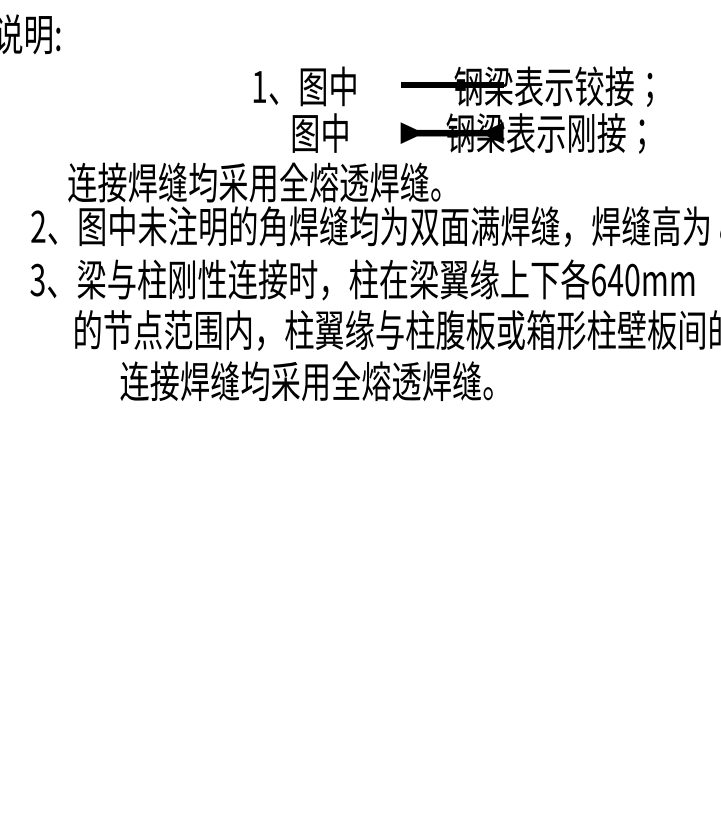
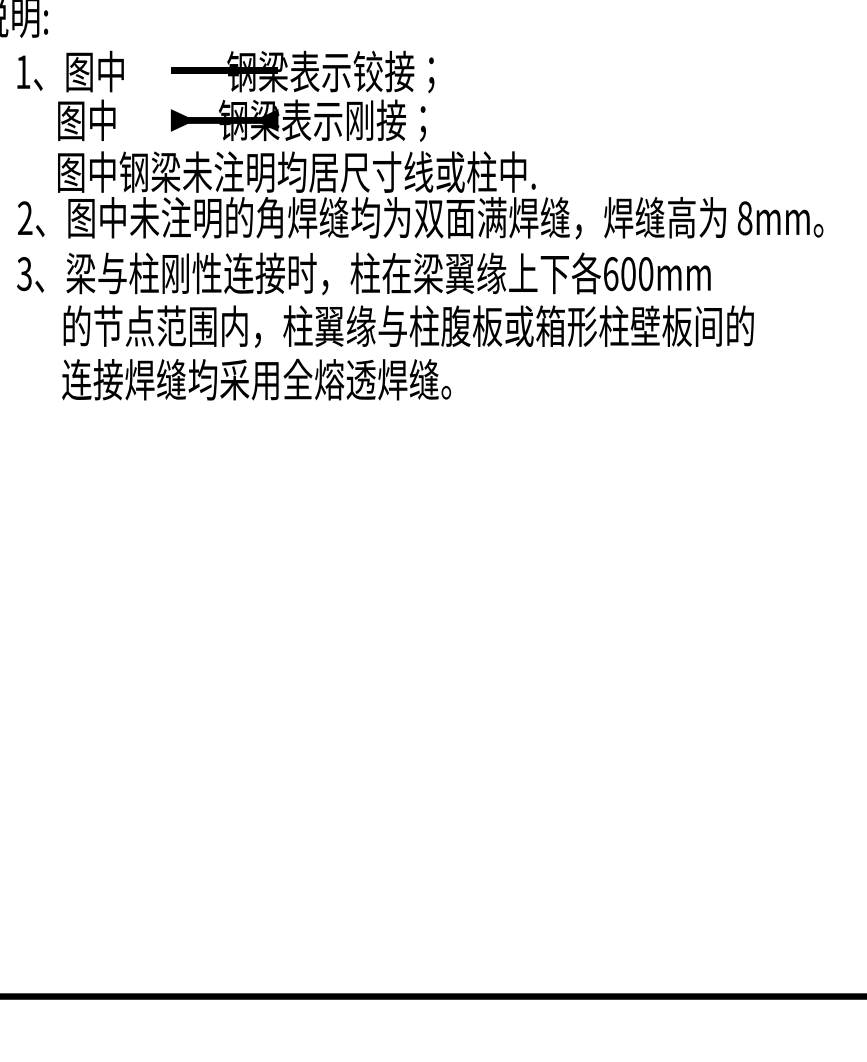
text: (452, 109) -> (225, 95), moved
text: (296, 181) -> (295, 171), 连接焊缝均采用全熔透焊缝。 -> 图中钢梁未注明均居尺寸线或柱中.
text: (615, 280) -> (628, 274), 640mm -> 600mm
text: (306, 381) -> (256, 379), moved

